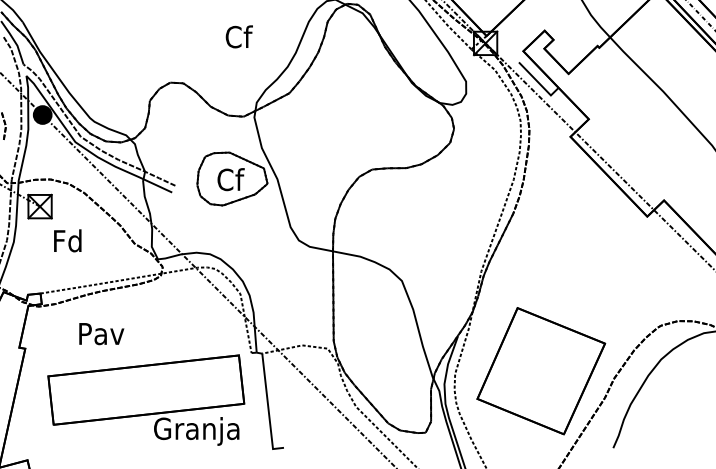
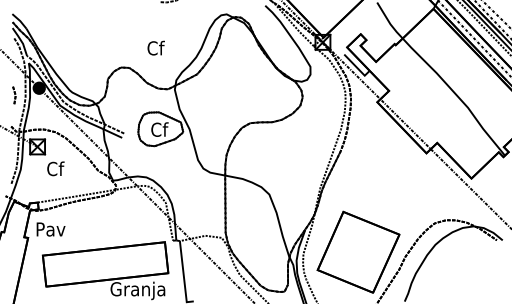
text: (238, 35) -> (155, 47), moved
text: (68, 240) -> (55, 168), Fd -> Cf
text: (100, 334) -> (50, 229), moved

